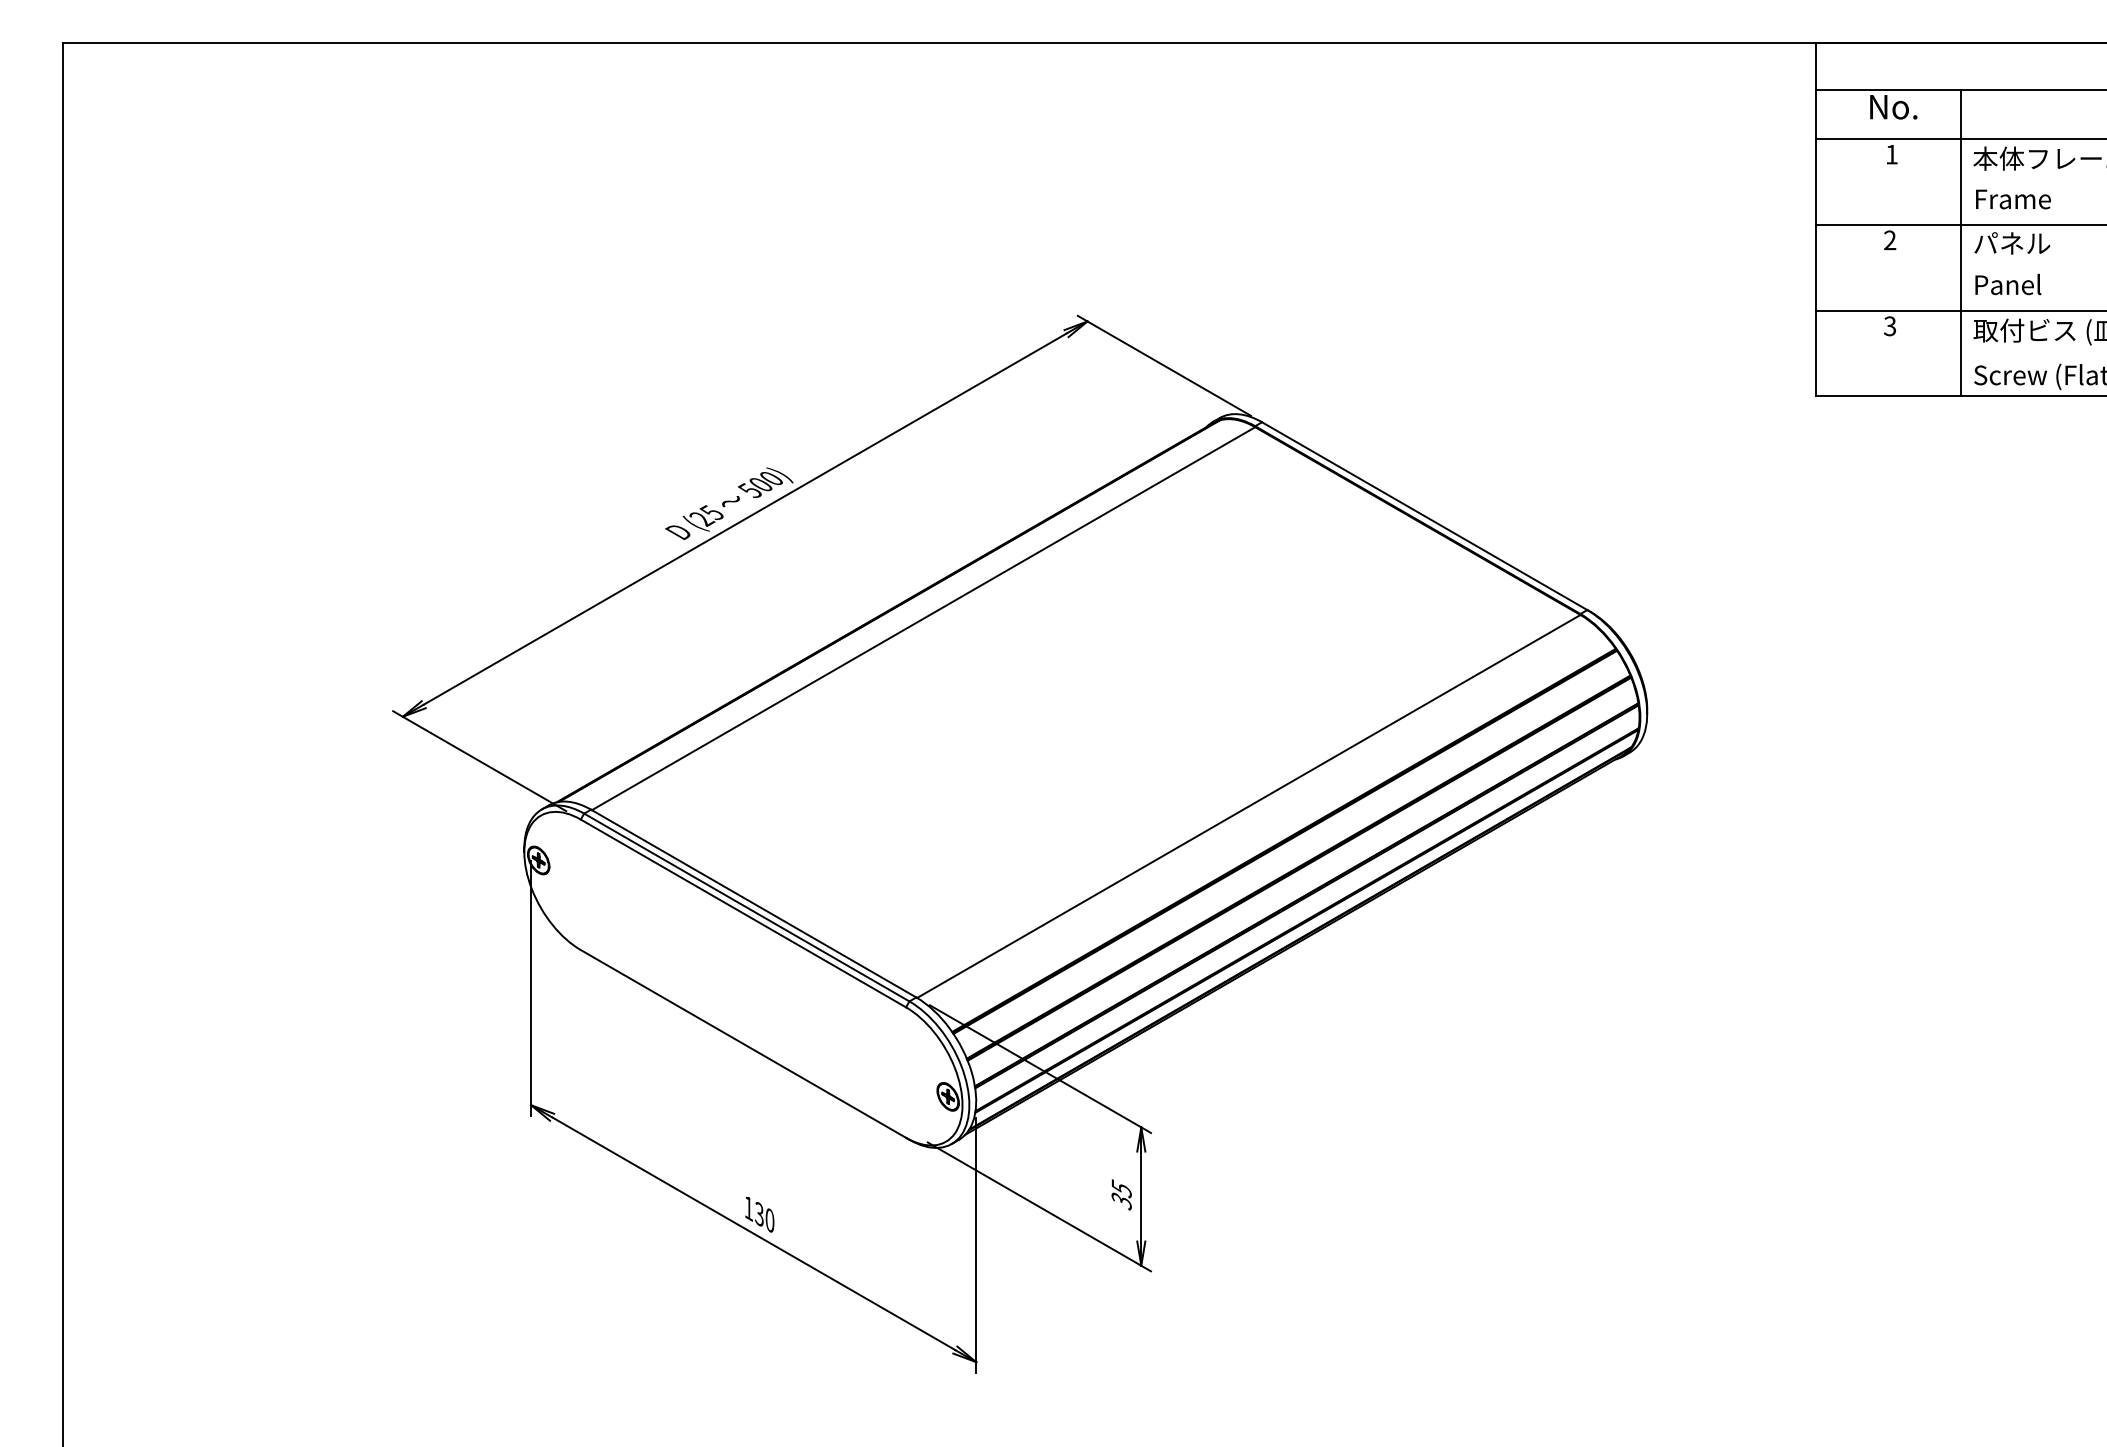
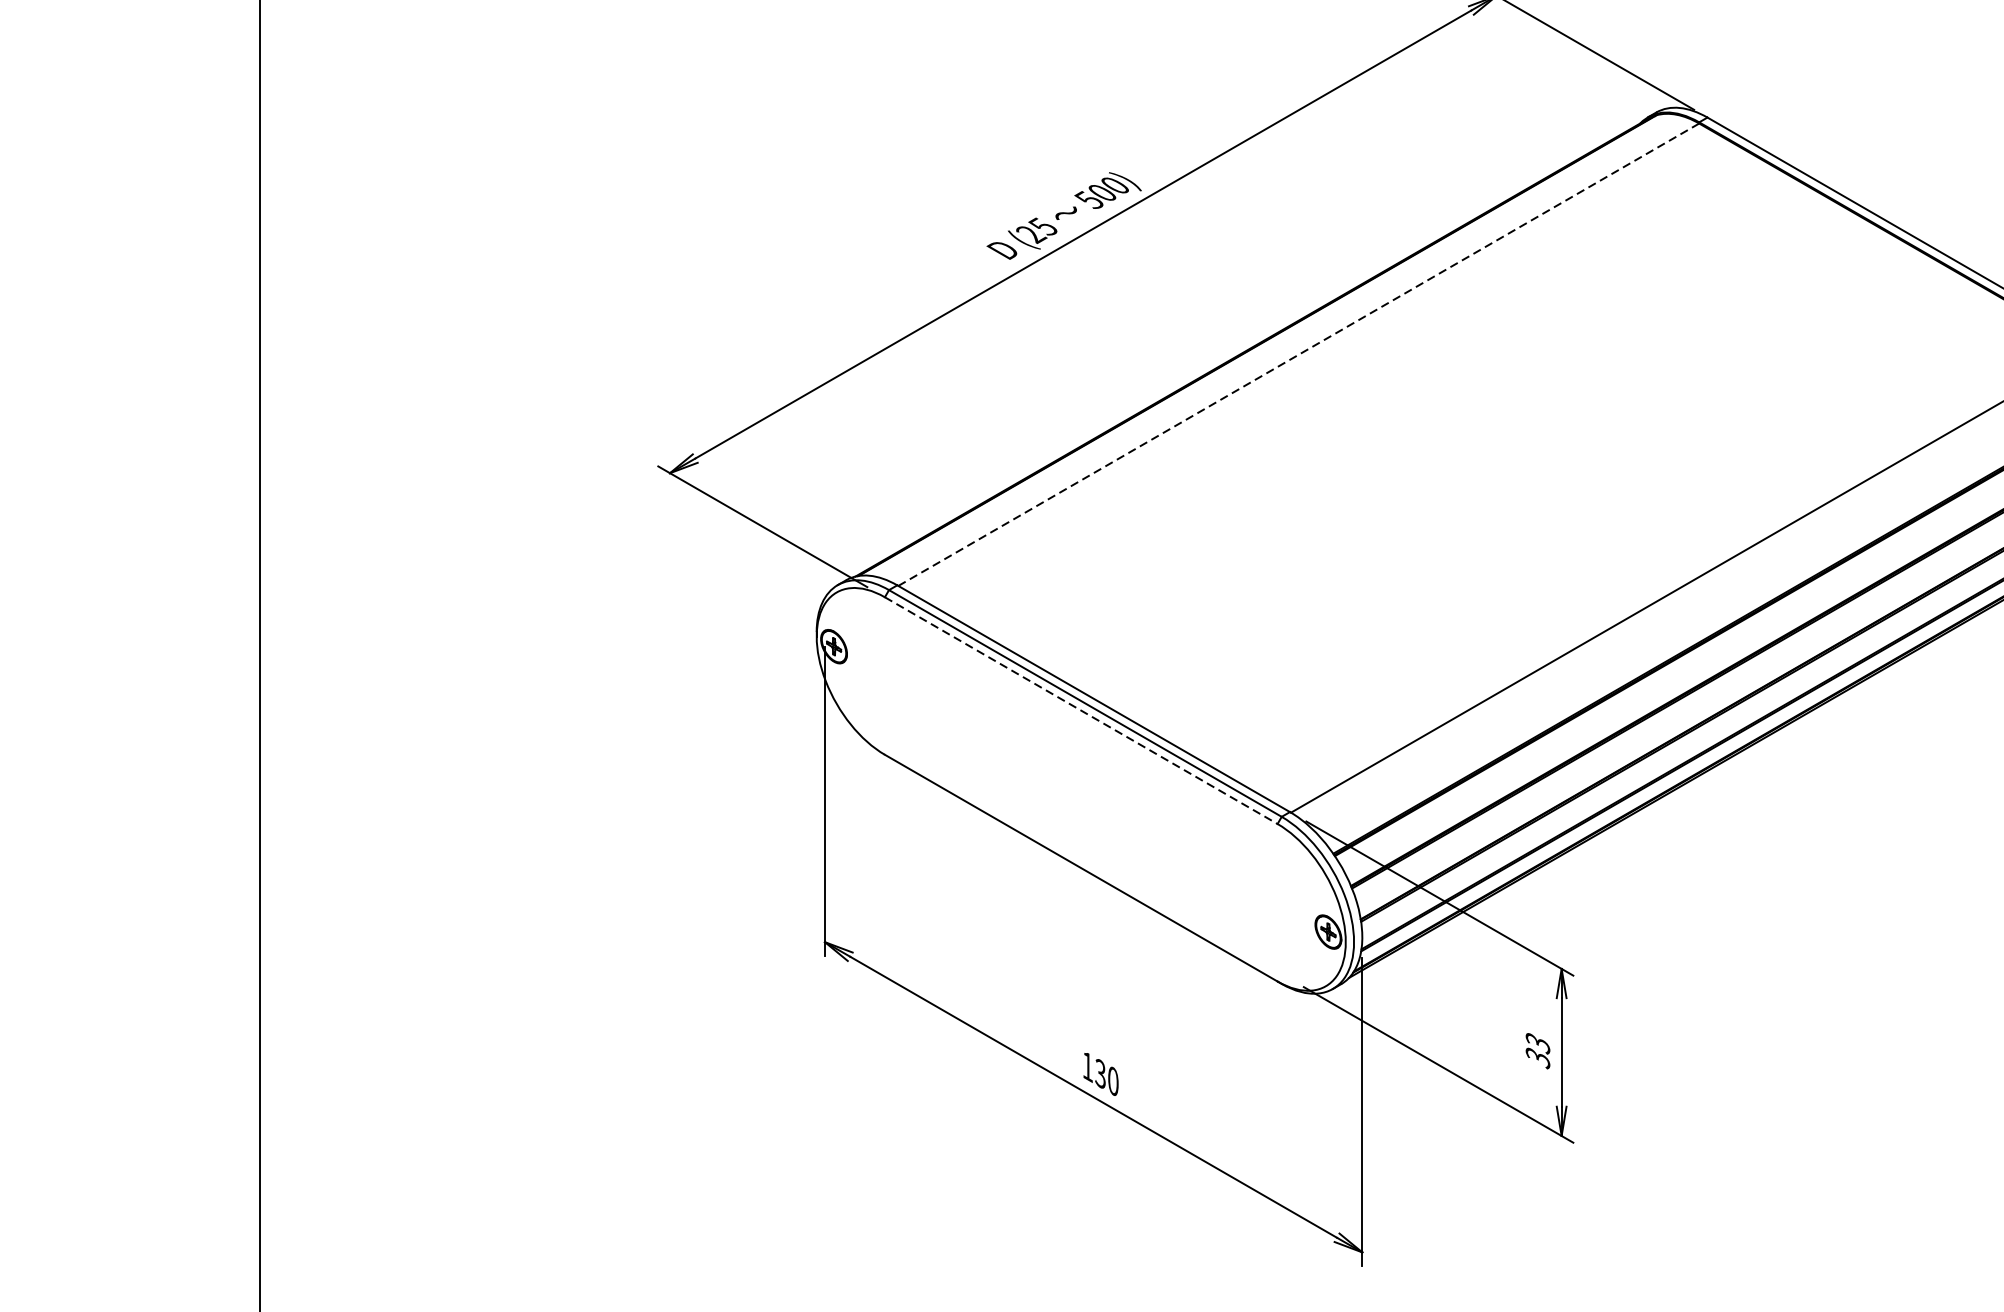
line: (923, 618) -> (1298, 354), solid -> dashed
line: (743, 913) -> (1081, 710), solid -> dashed
text: (1121, 1187) -> (1537, 1041), 35 -> 33

